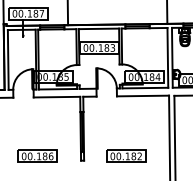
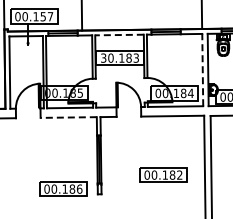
text: (36, 13) -> (43, 16), 00.187 -> 00.157
line: (98, 29) -> (119, 35), solid -> dashed
text: (85, 47) -> (103, 57), 00.183 -> 30.183
line: (167, 57) -> (202, 69), solid -> dashed
line: (56, 97) -> (68, 117), solid -> dashed
part: (37, 155) -> (63, 188), moved
part: (126, 155) -> (163, 174), moved

